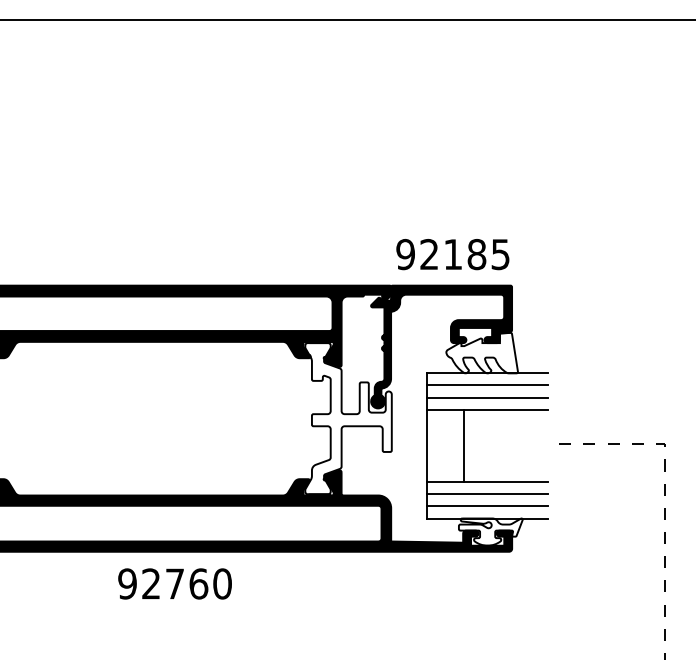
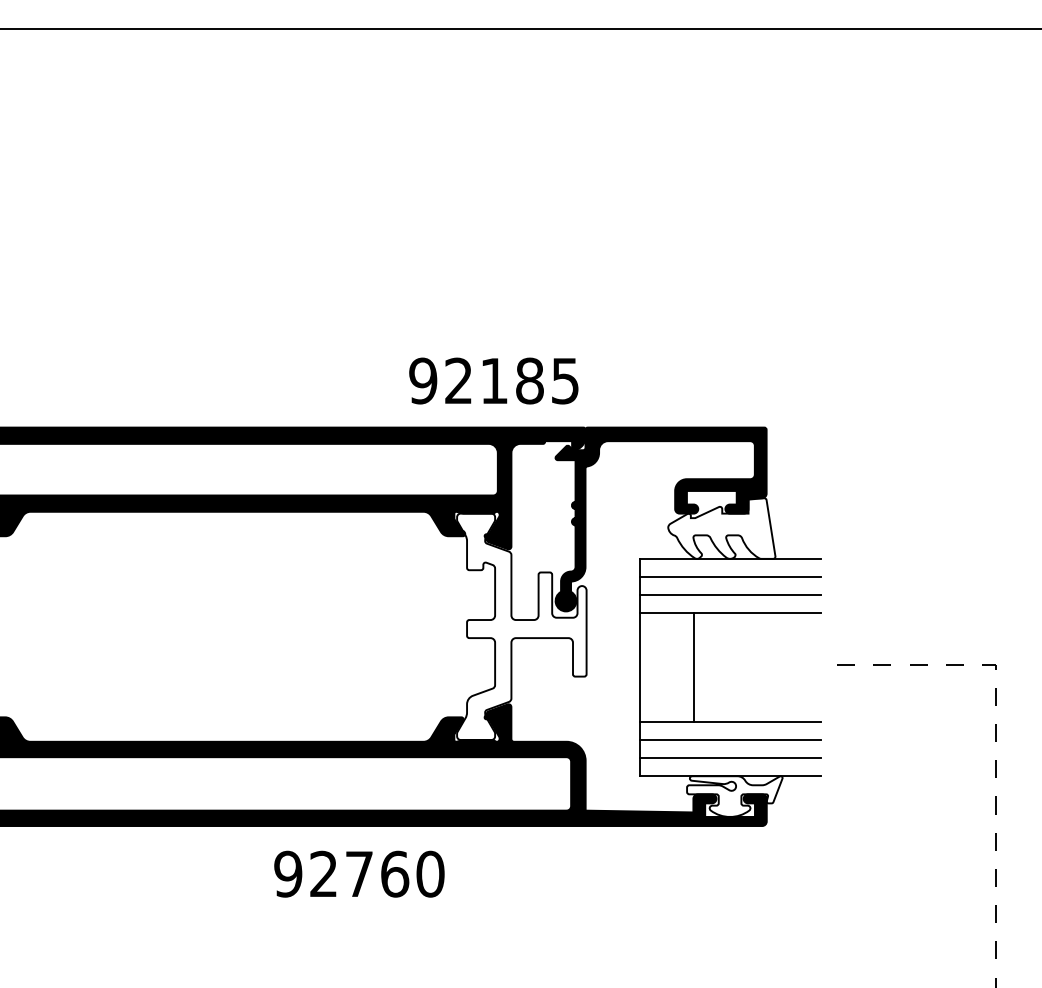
text: (452, 254) -> (493, 380), moved
text: (174, 583) -> (358, 873), moved

